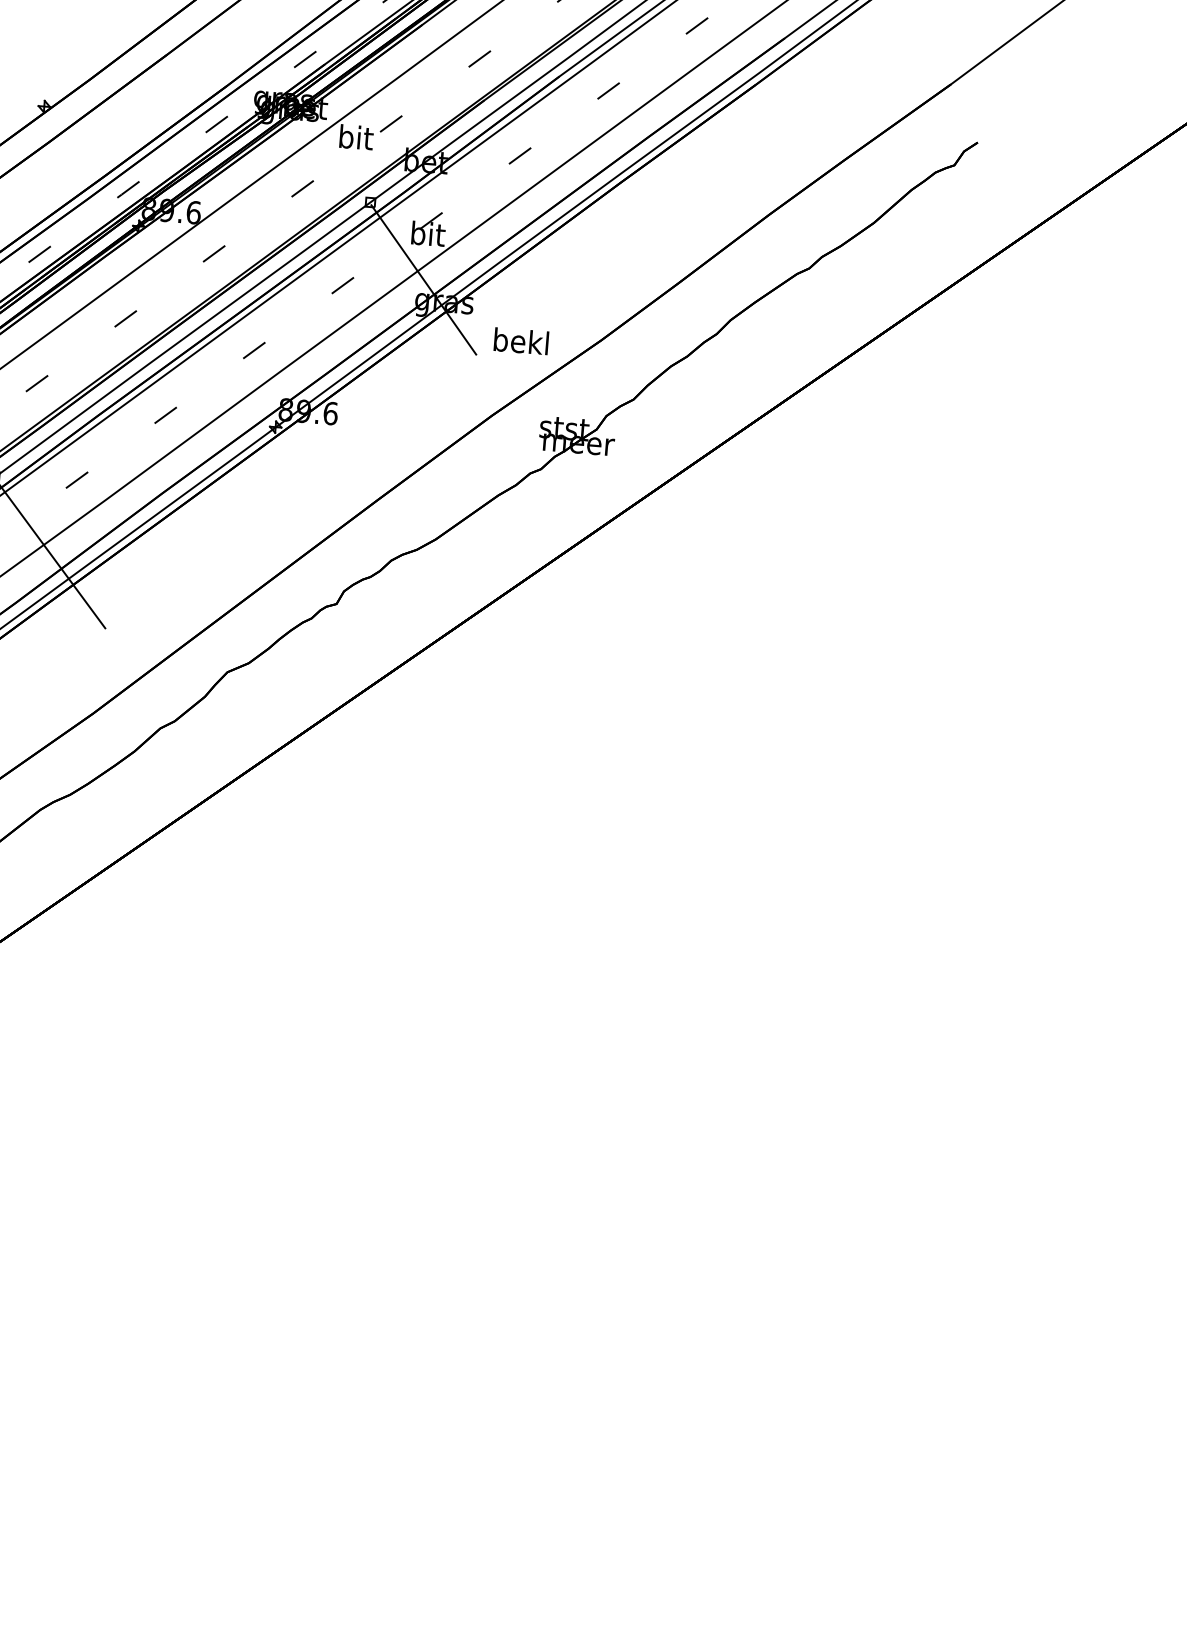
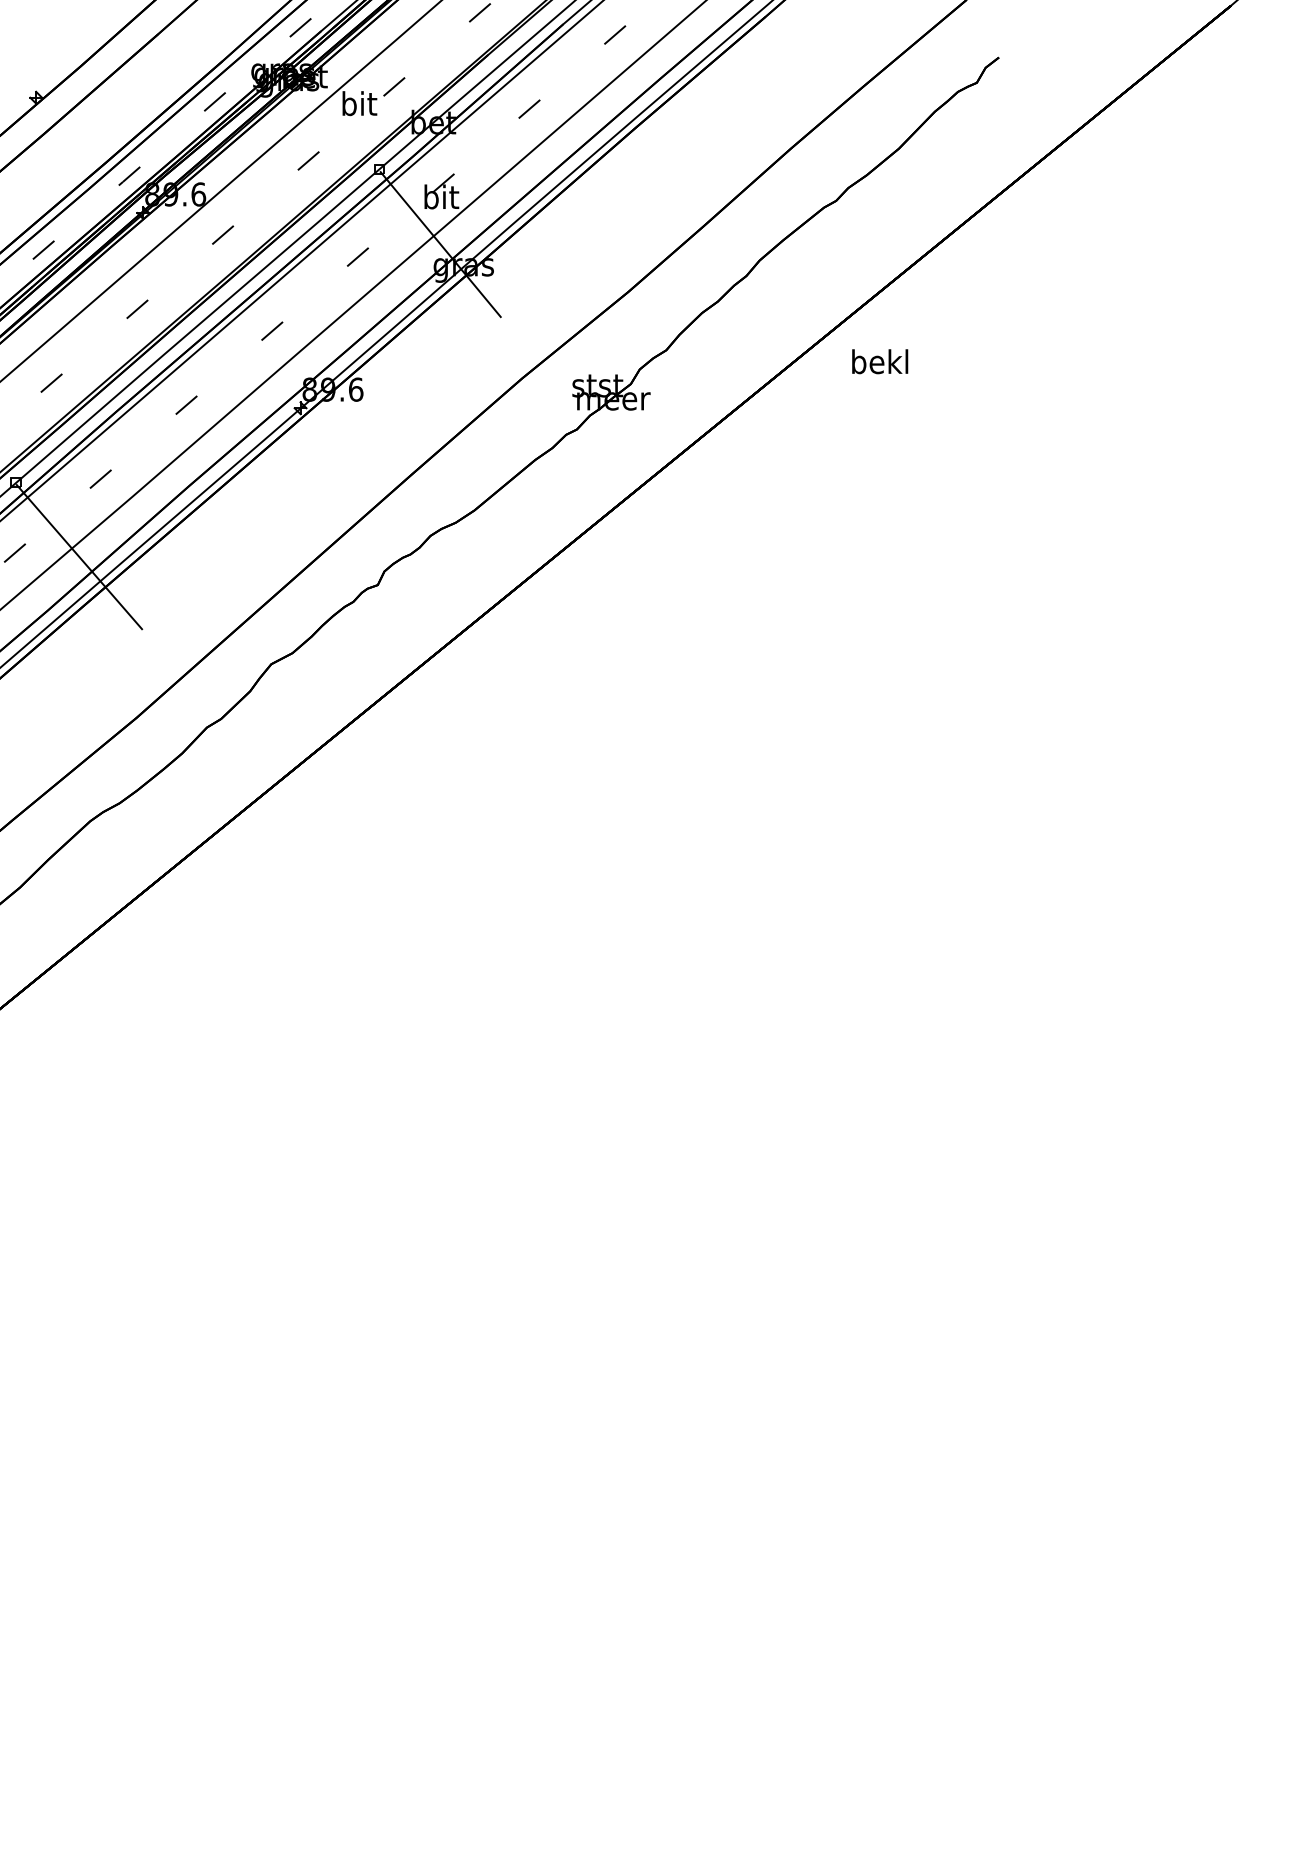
text: (521, 341) -> (880, 361), moved

